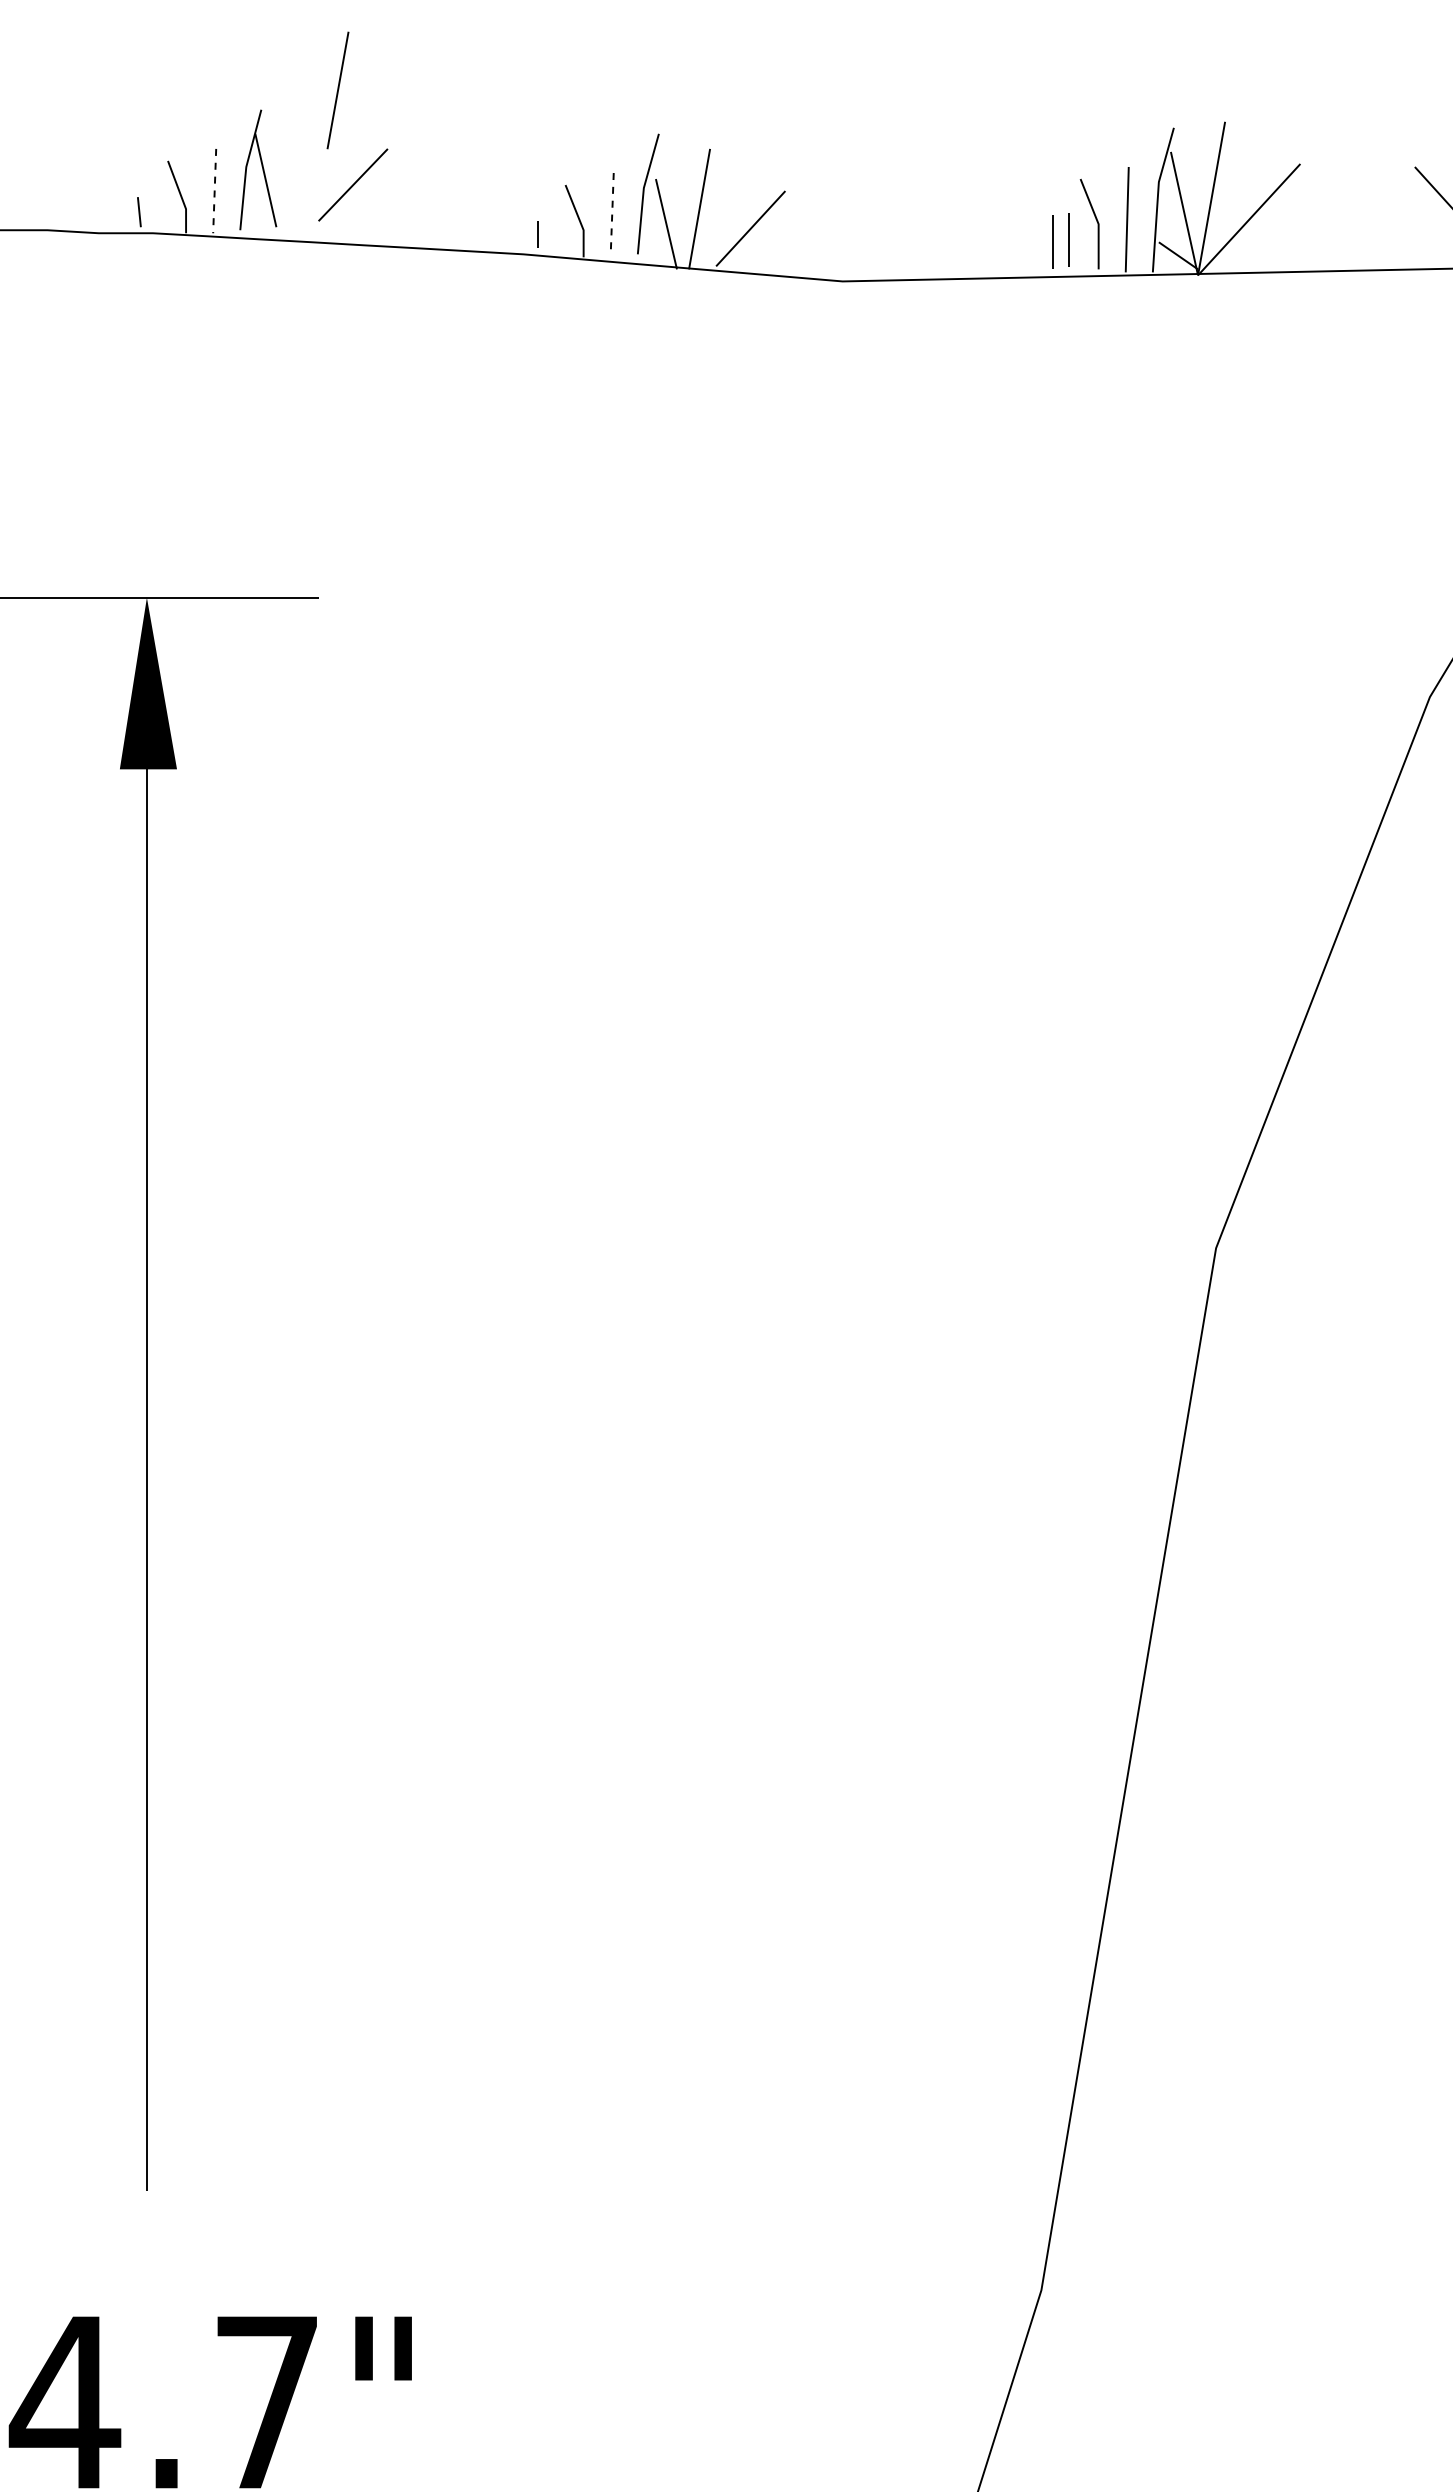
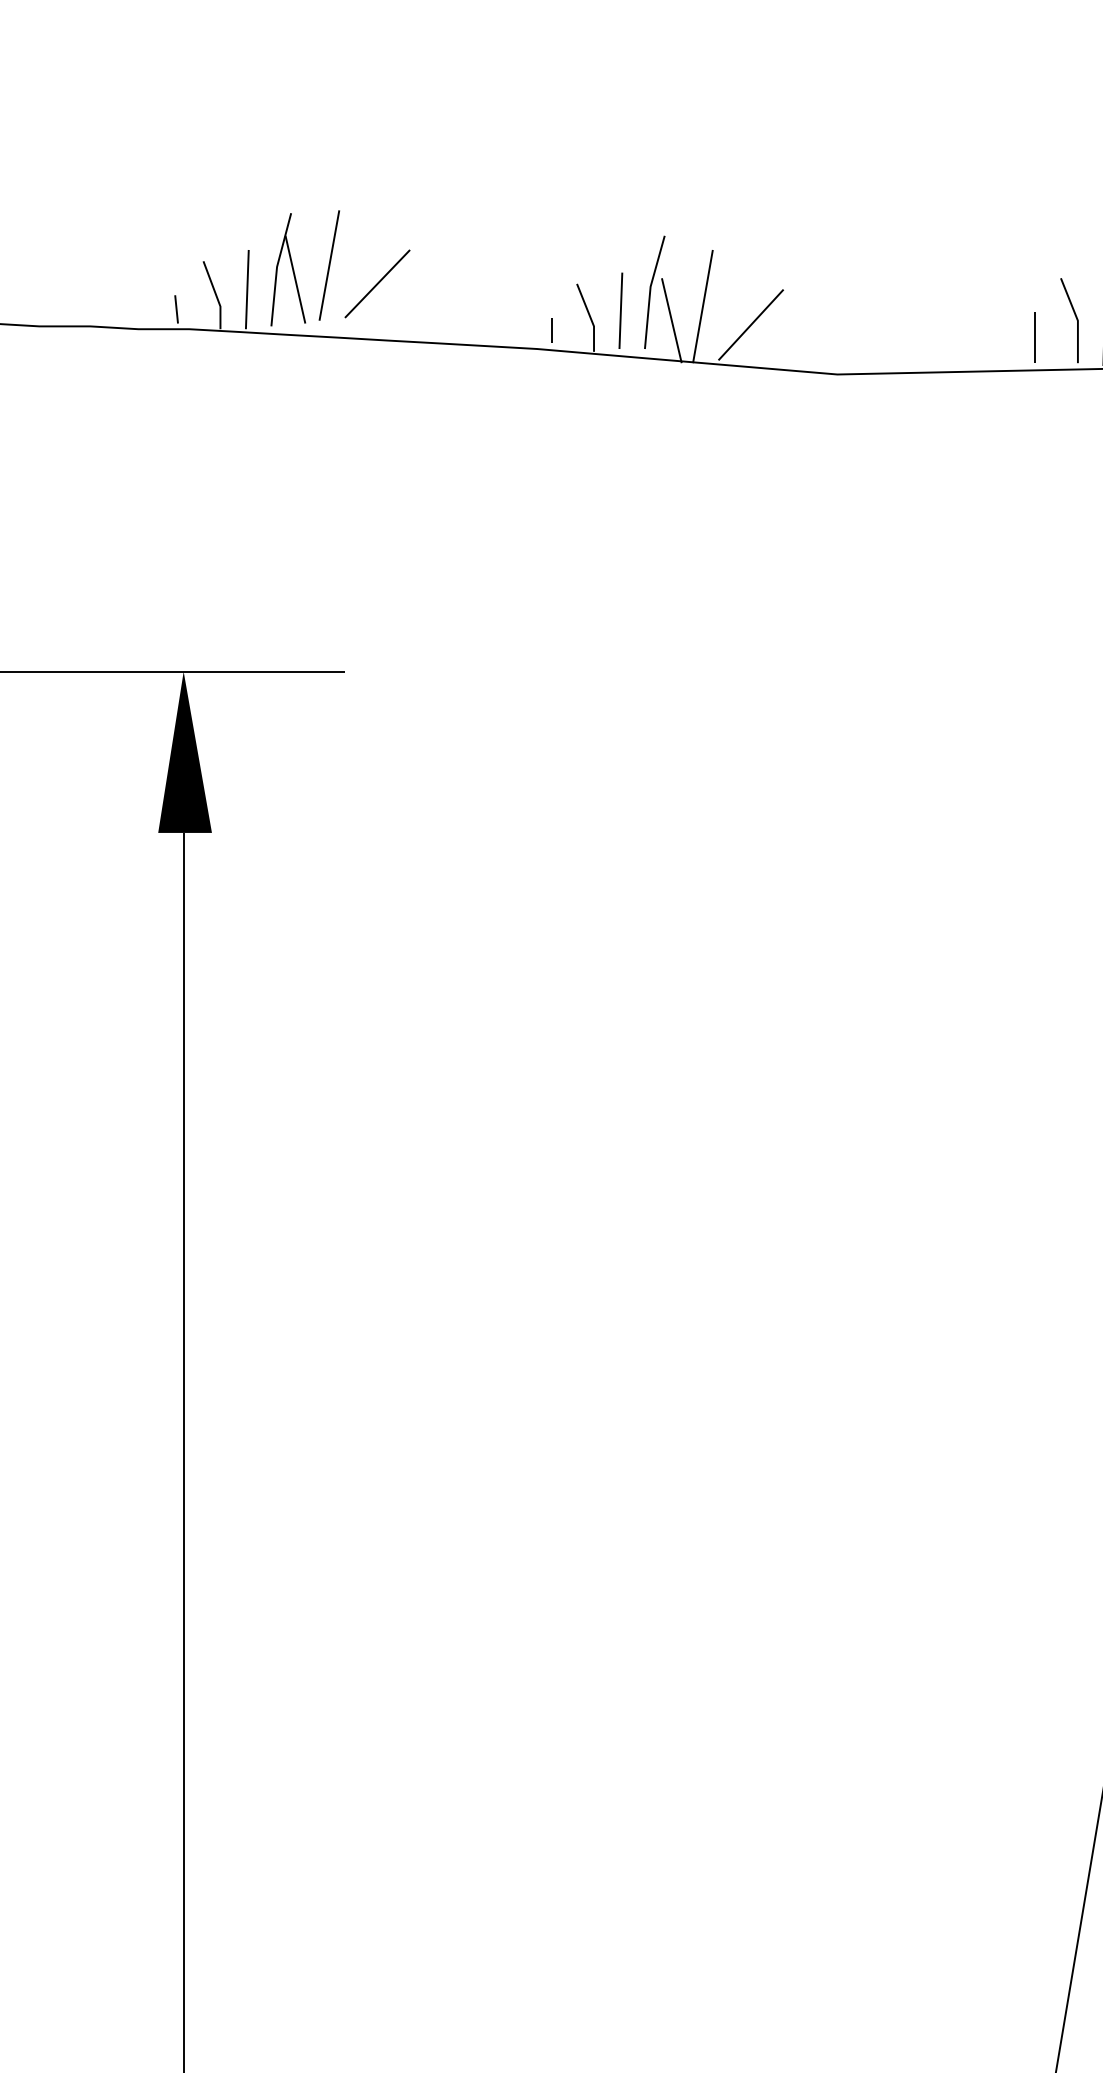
line: (337, 90) -> (328, 265), moved
line: (214, 191) -> (247, 289), dashed -> solid
line: (612, 213) -> (621, 310), dashed -> solid
line: (1068, 239) -> (1049, 335), removed

